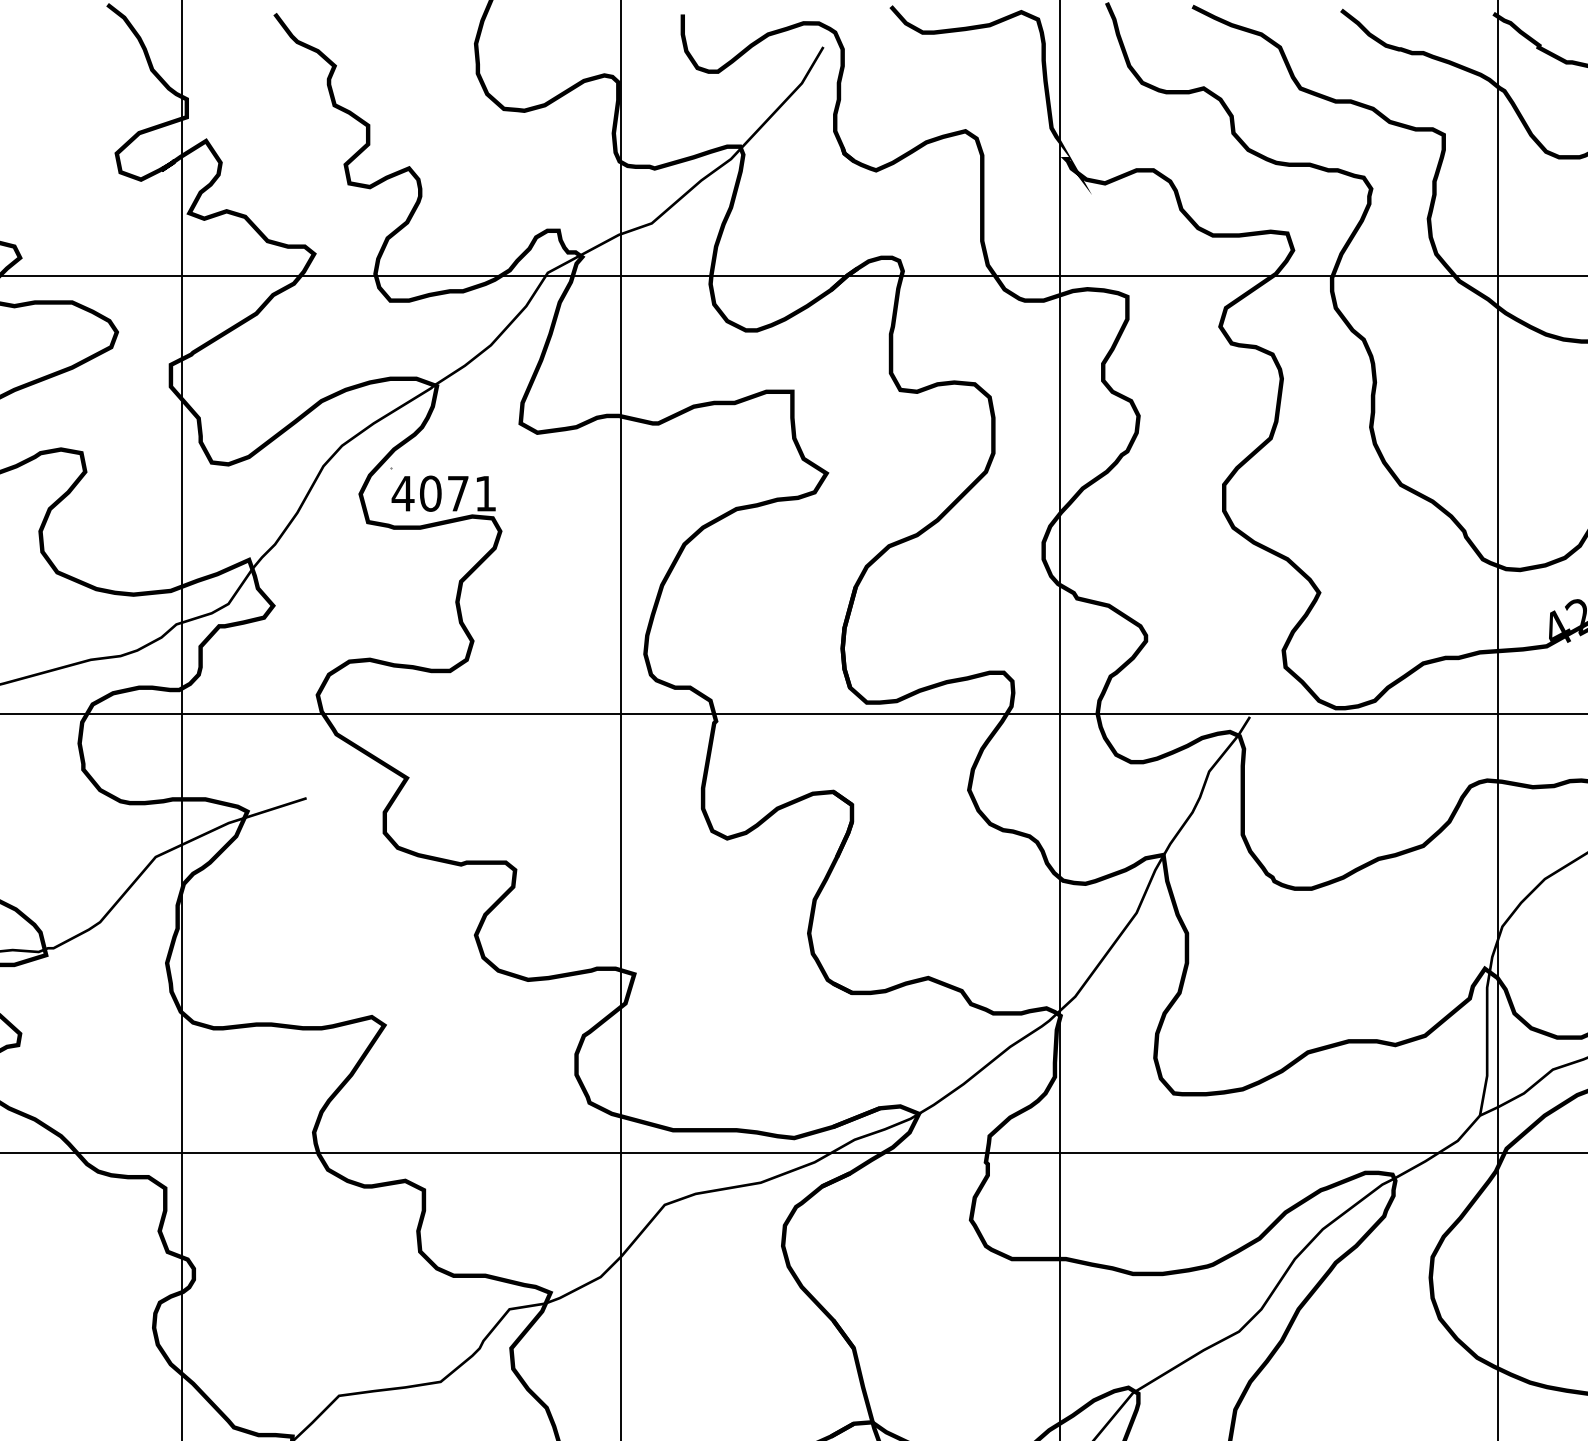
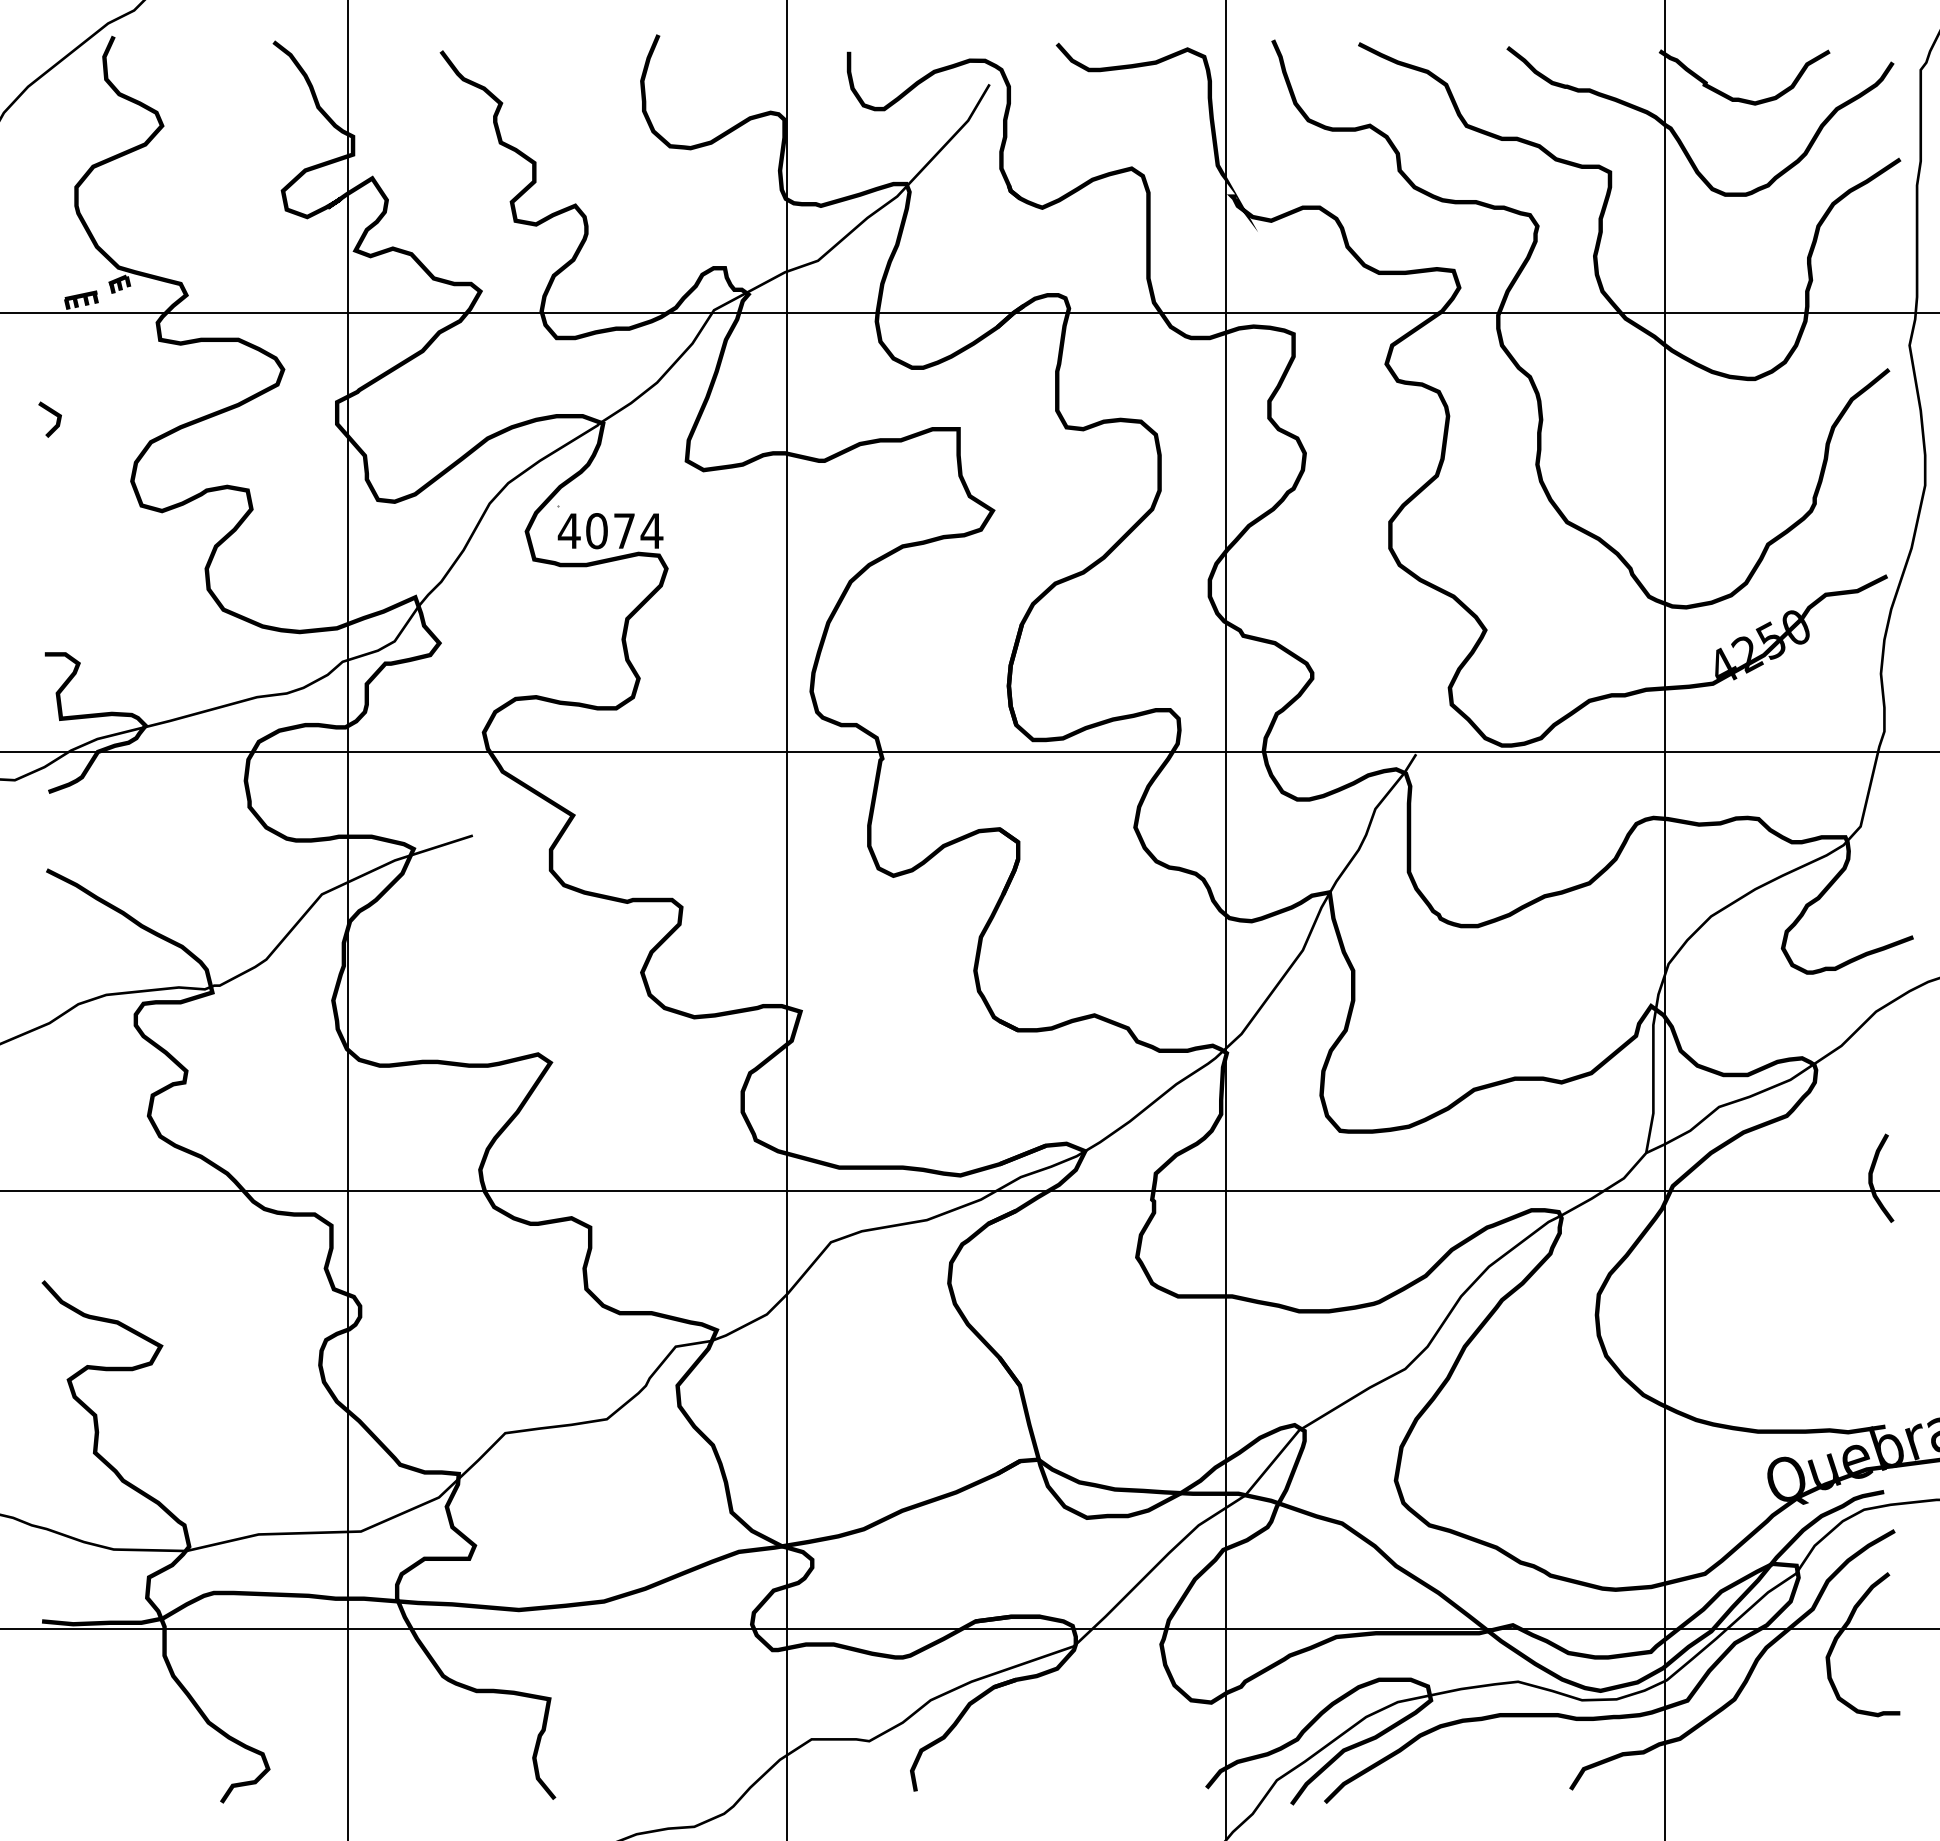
text: (485, 493) -> (651, 530), 4071 -> 4074

